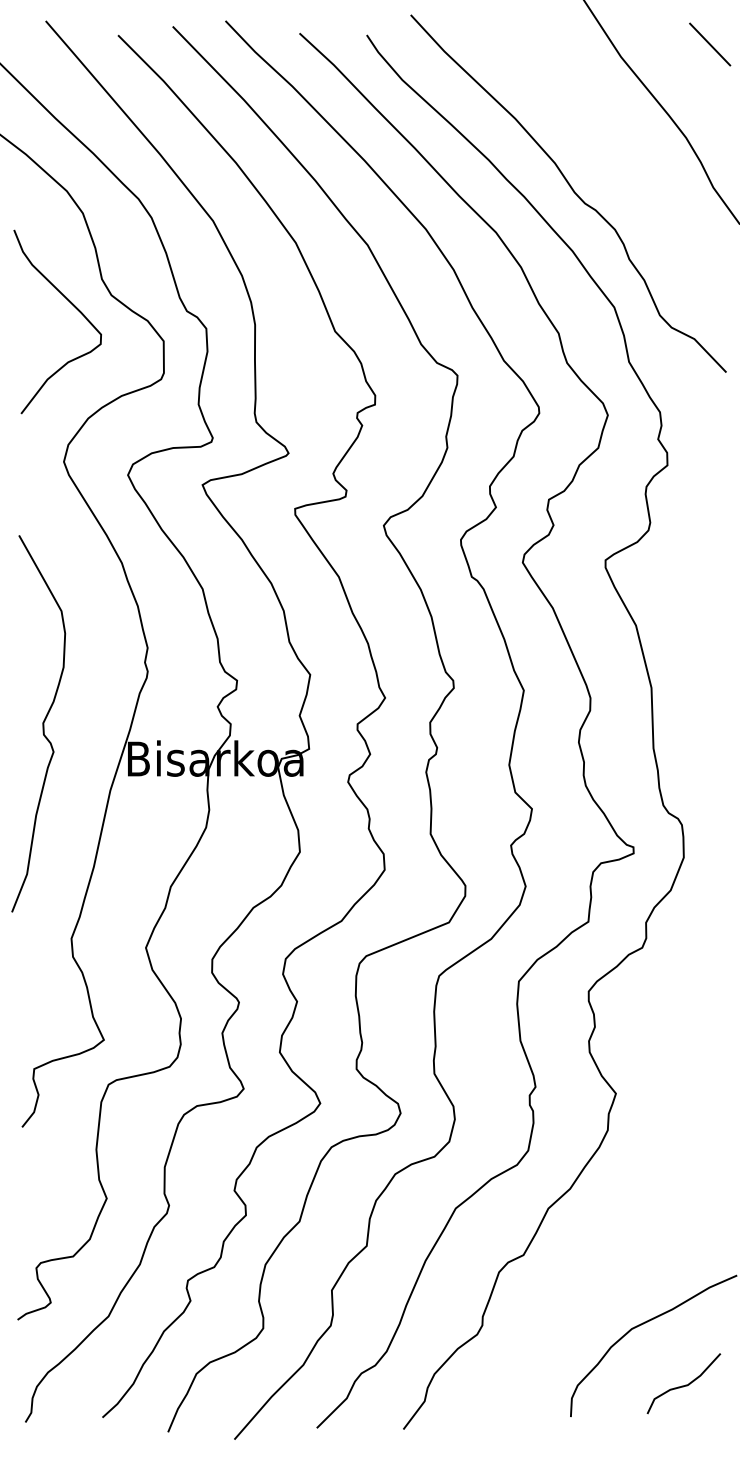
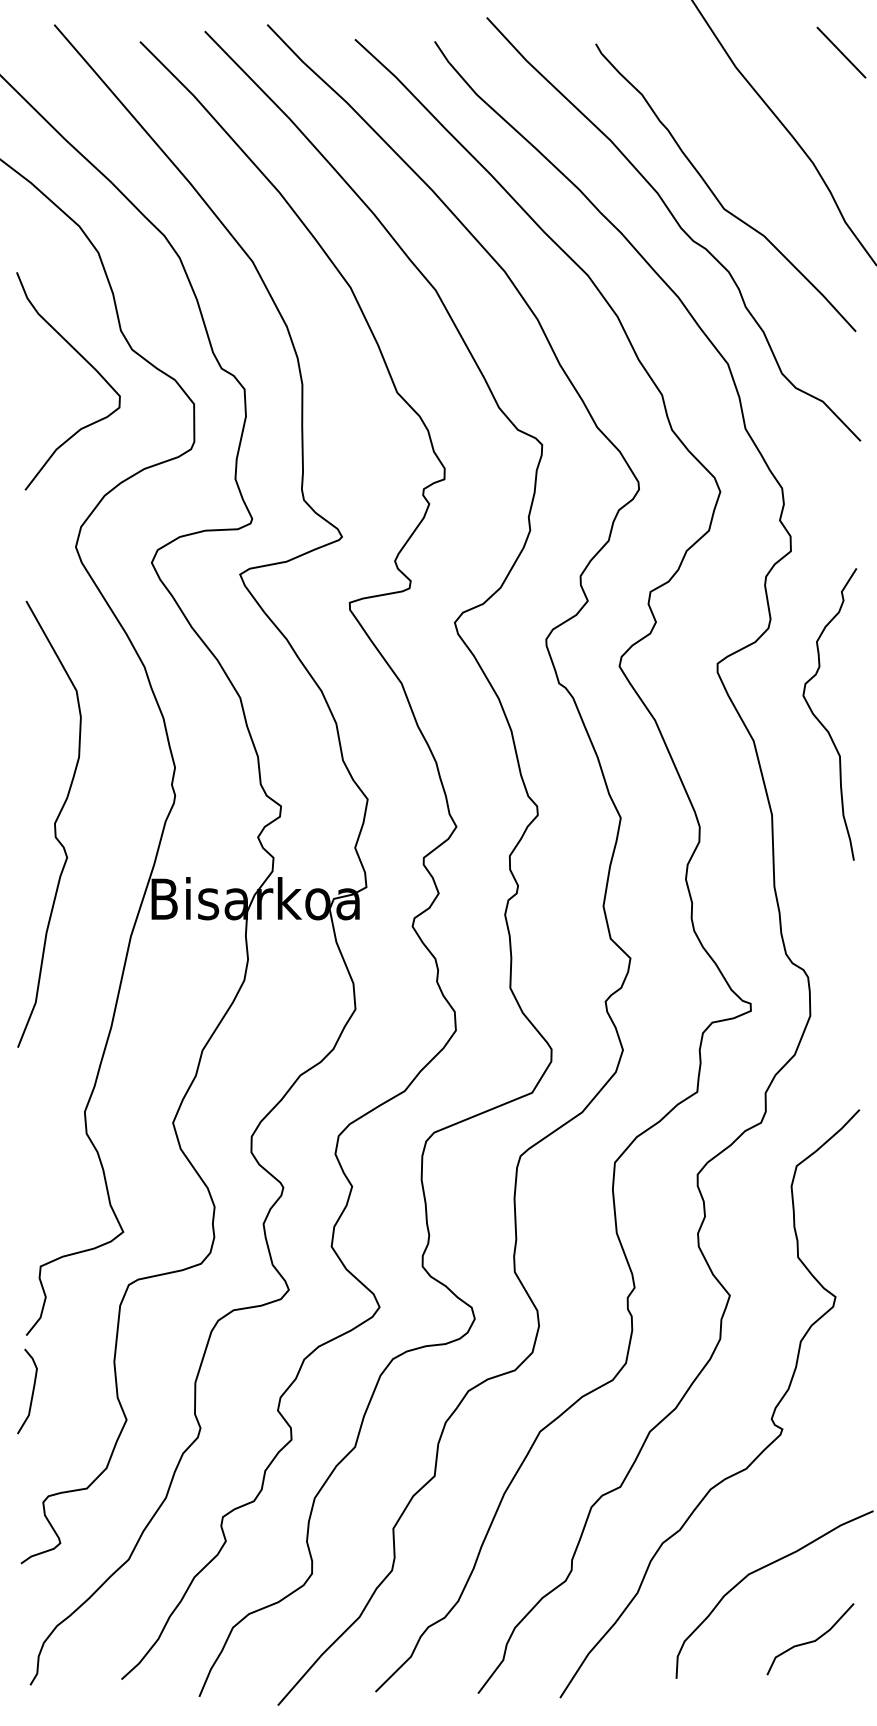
curve: (604, 165) -> (716, 195), added
curve: (693, 609) -> (821, 722), added
curve: (42, 723) -> (54, 823), moved
curve: (26, 1175) -> (31, 1392), added
curve: (650, 1196) -> (770, 1417), added

